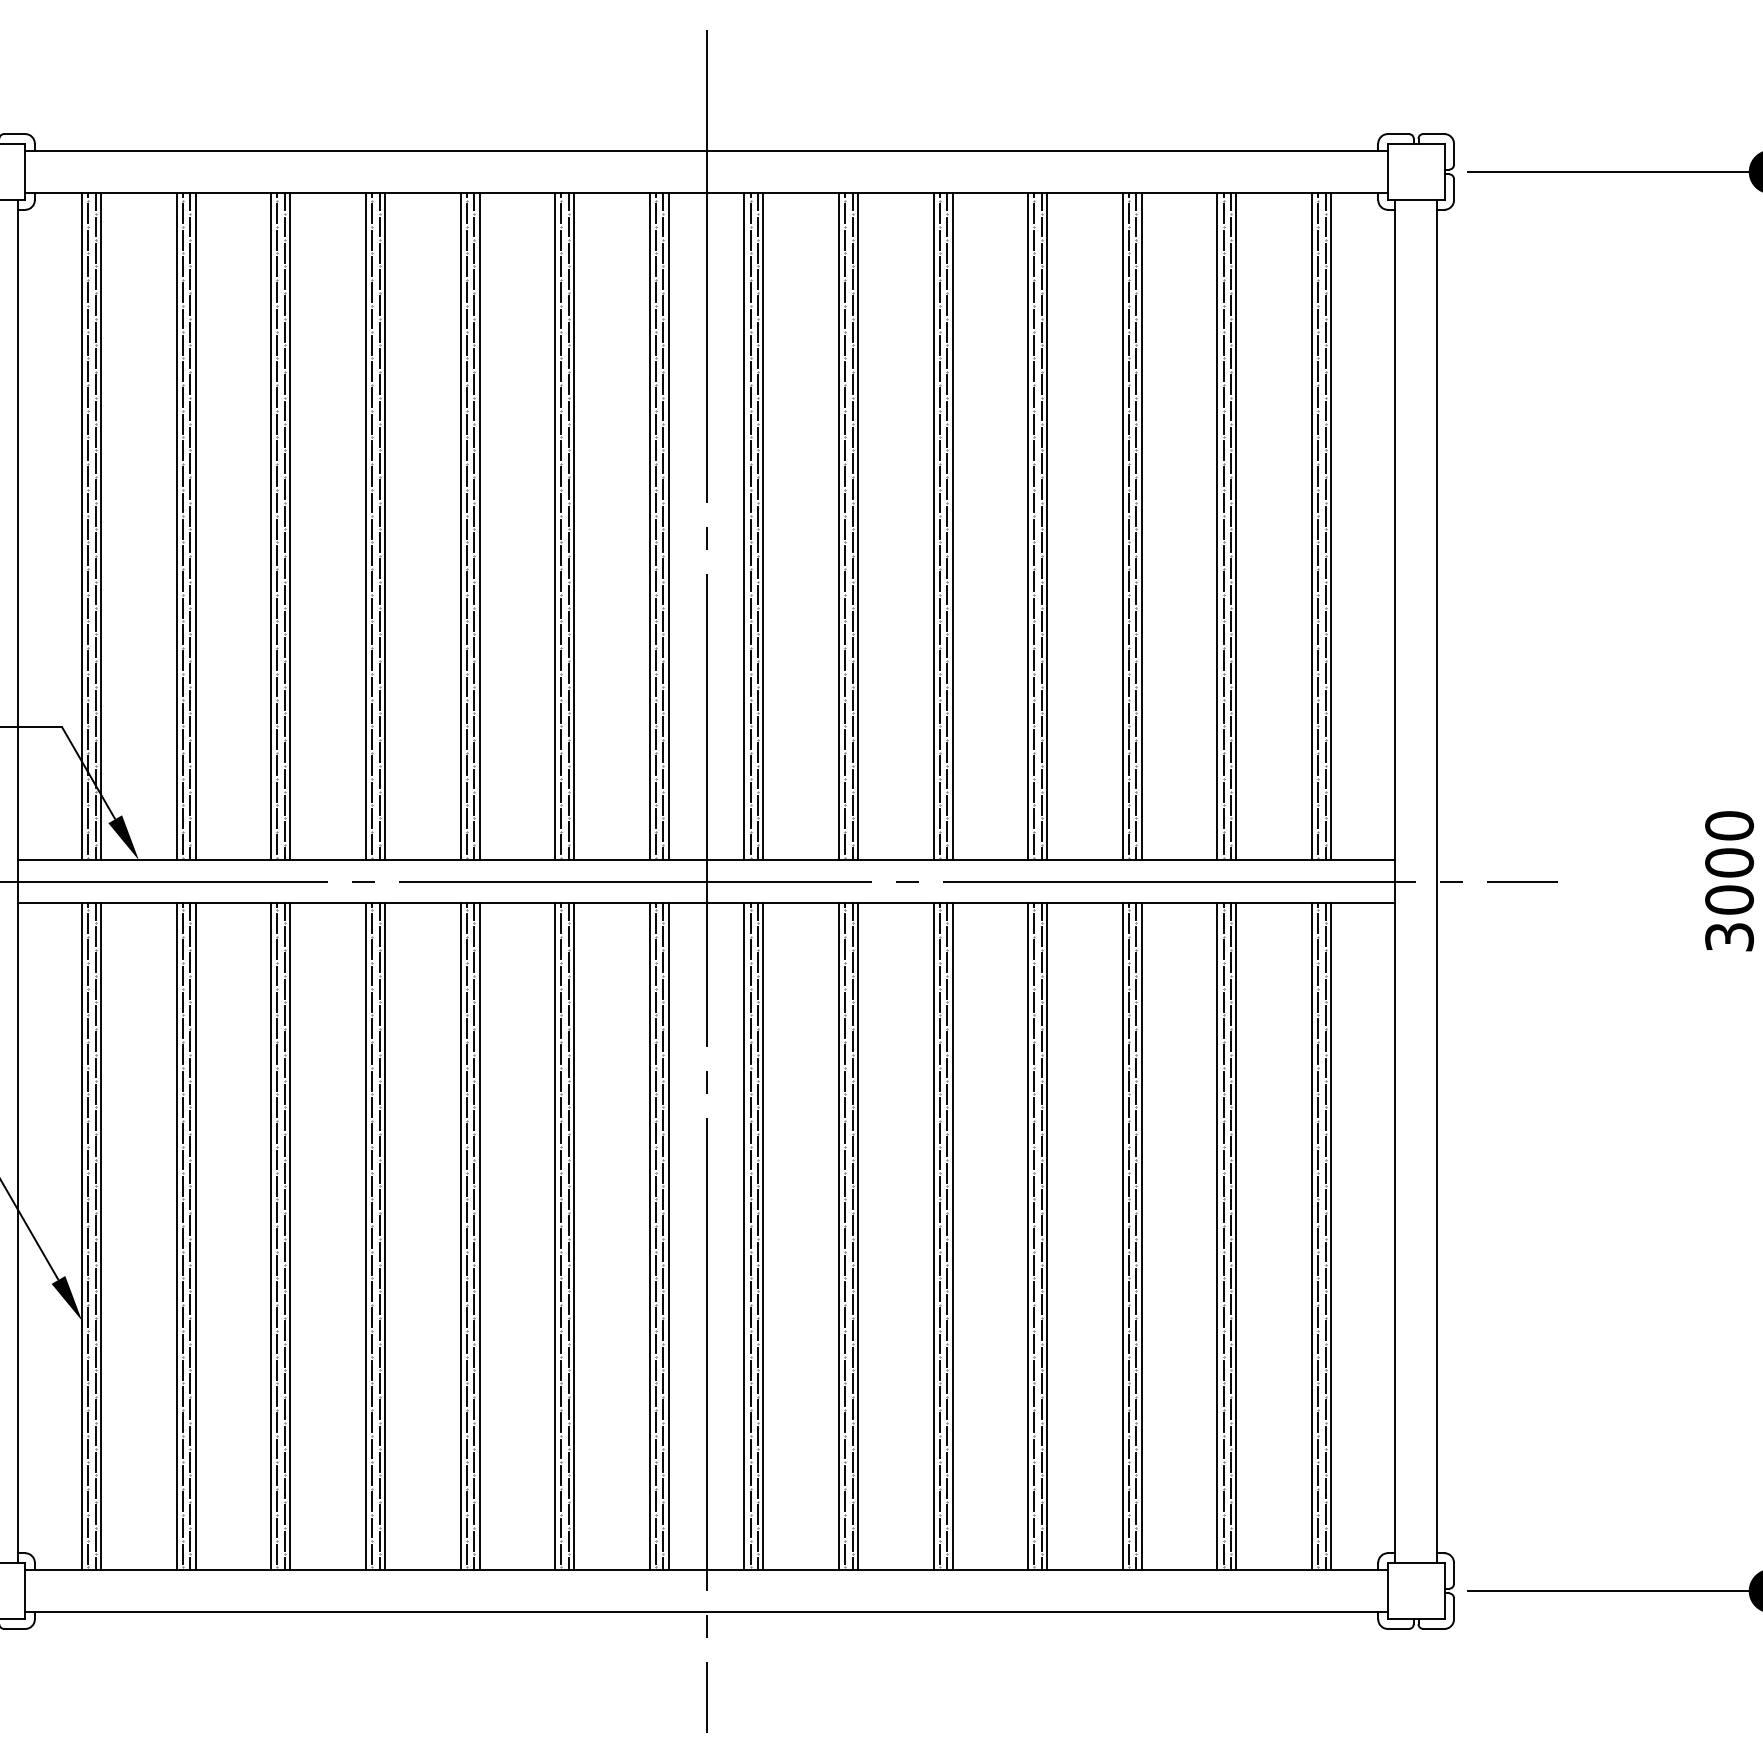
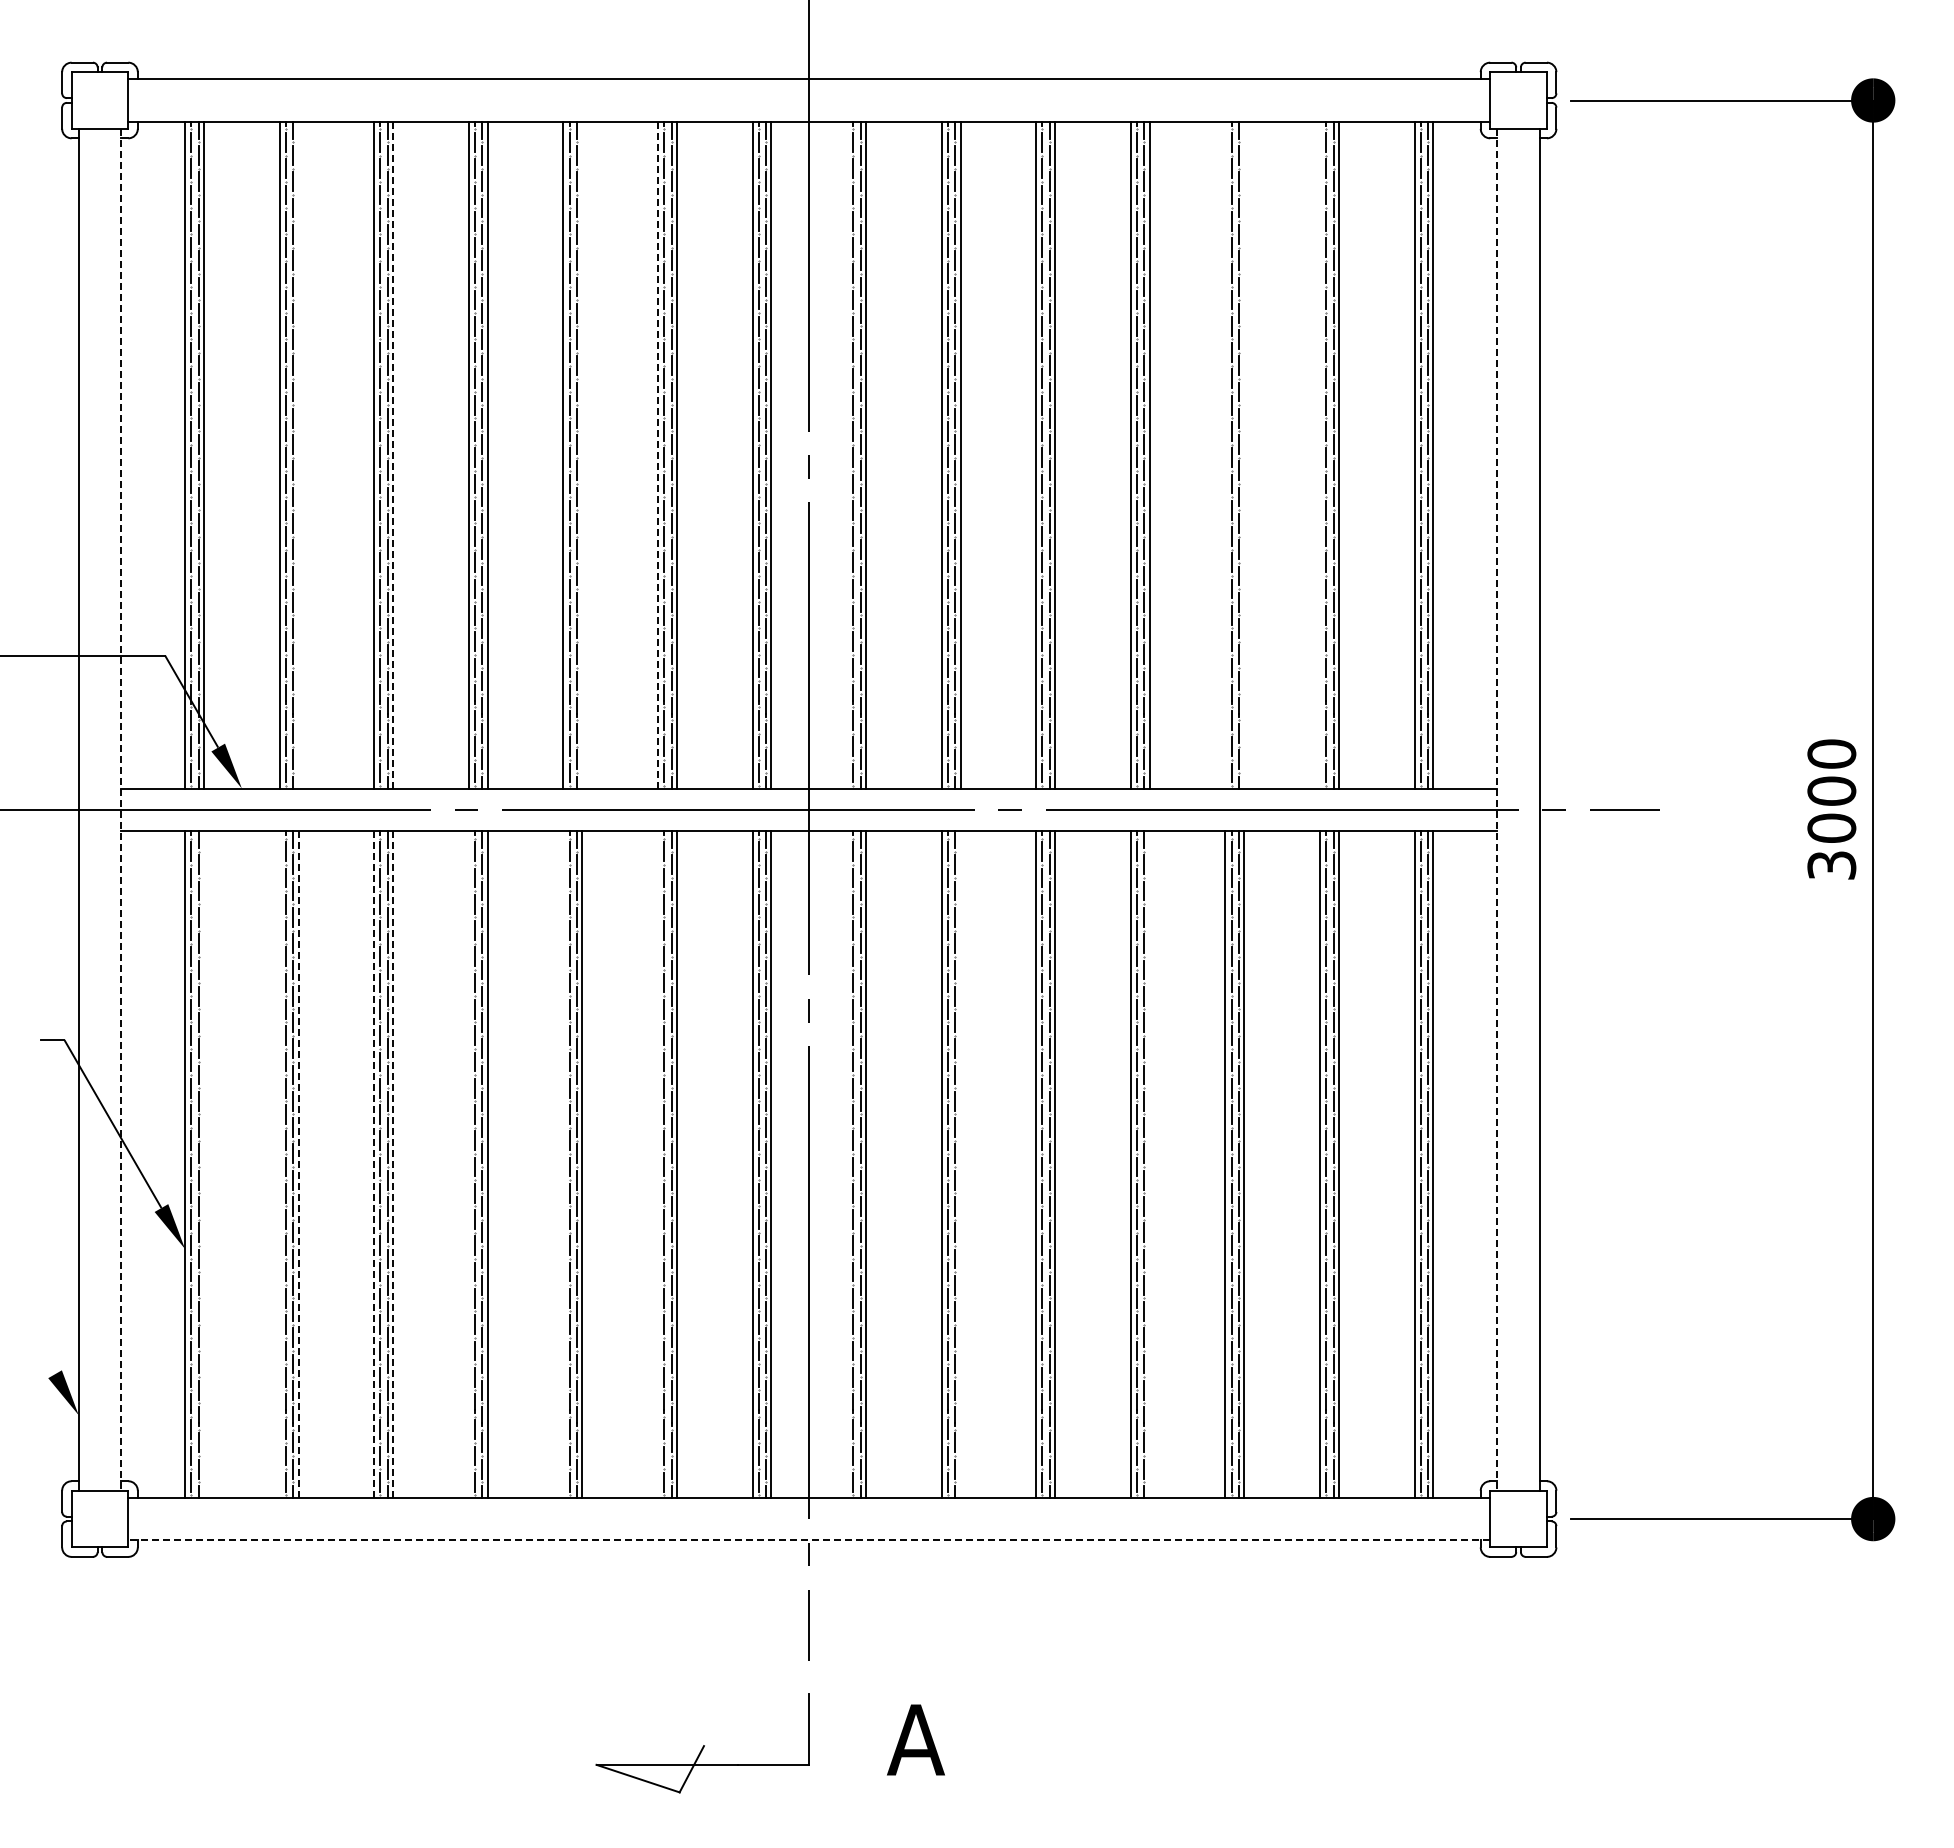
line: (195, 526) -> (298, 454), removed
line: (479, 526) -> (582, 454), removed
line: (744, 526) -> (847, 454), removed
line: (1122, 526) -> (1225, 454), removed
line: (1141, 526) -> (1244, 454), removed
line: (1216, 526) -> (1319, 454), removed
line: (290, 527) -> (393, 455), solid -> dashed
line: (554, 527) -> (657, 455), solid -> dashed
line: (18, 881) -> (121, 809), solid -> dashed
line: (1395, 881) -> (1497, 809), solid -> dashed
line: (101, 1236) -> (204, 1164), removed
line: (176, 1236) -> (279, 1164), removed
line: (195, 1236) -> (298, 1164), solid -> dashed
line: (271, 1236) -> (374, 1164), solid -> dashed
line: (290, 1236) -> (393, 1164), solid -> dashed
line: (365, 1236) -> (468, 1164), removed
line: (460, 1236) -> (563, 1164), removed
line: (554, 1236) -> (657, 1164), removed
line: (744, 1236) -> (847, 1164), removed
line: (857, 1236) -> (960, 1164), removed
line: (1046, 1236) -> (1149, 1164), removed
line: (706, 1612) -> (809, 1540), solid -> dashed

